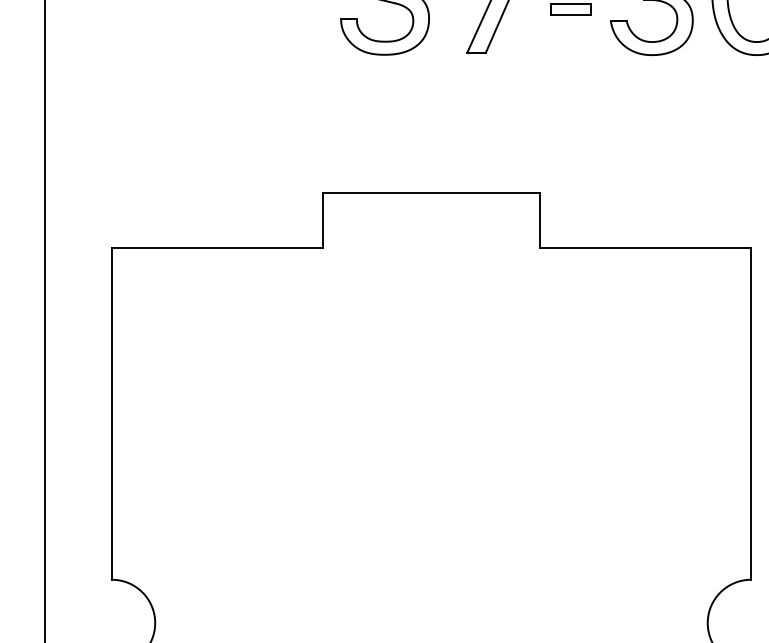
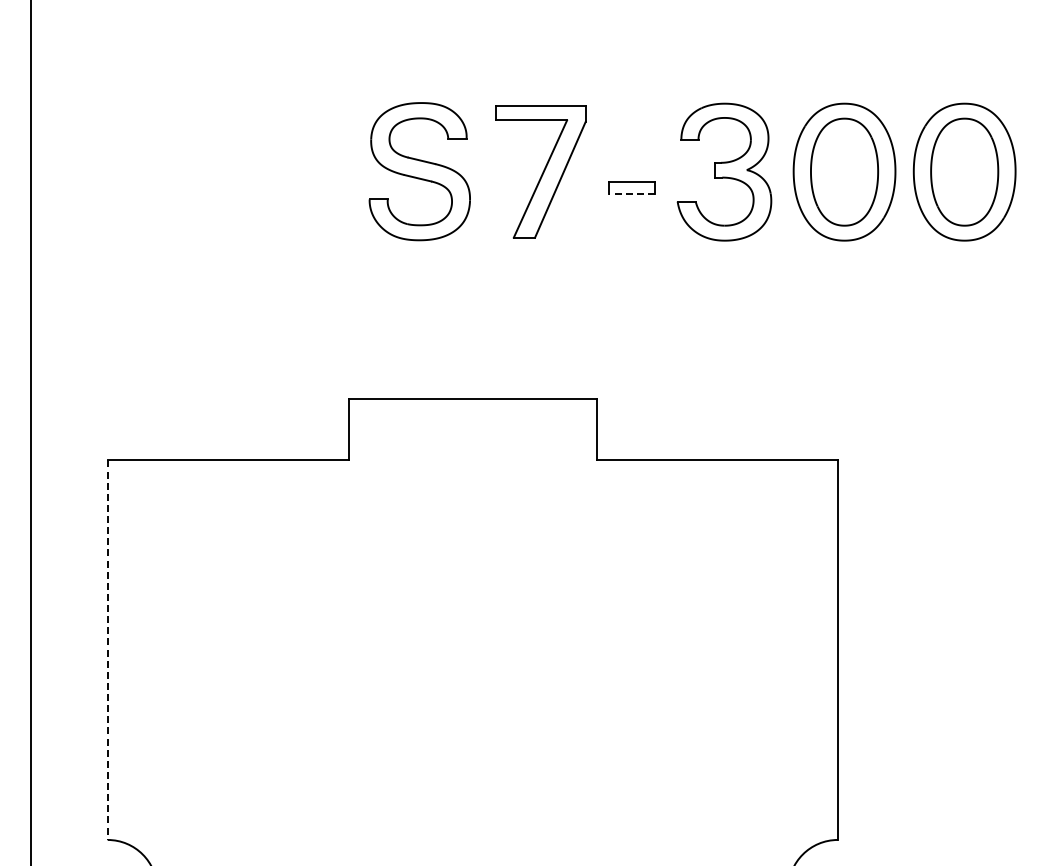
line: (571, 14) -> (632, 194), solid -> dashed
line: (111, 413) -> (107, 650), solid -> dashed

